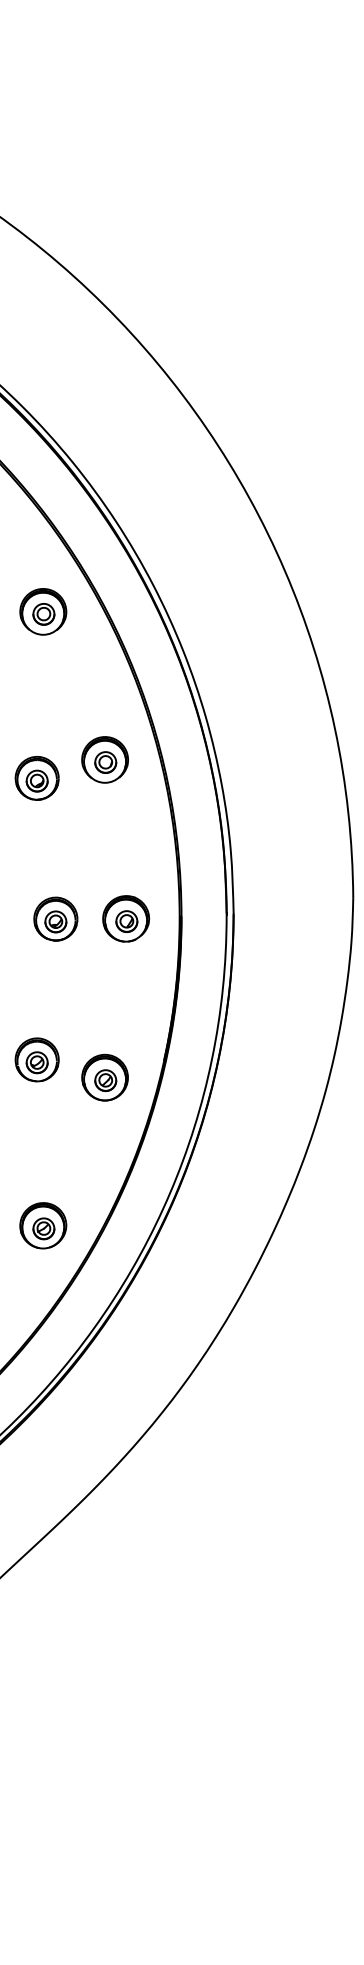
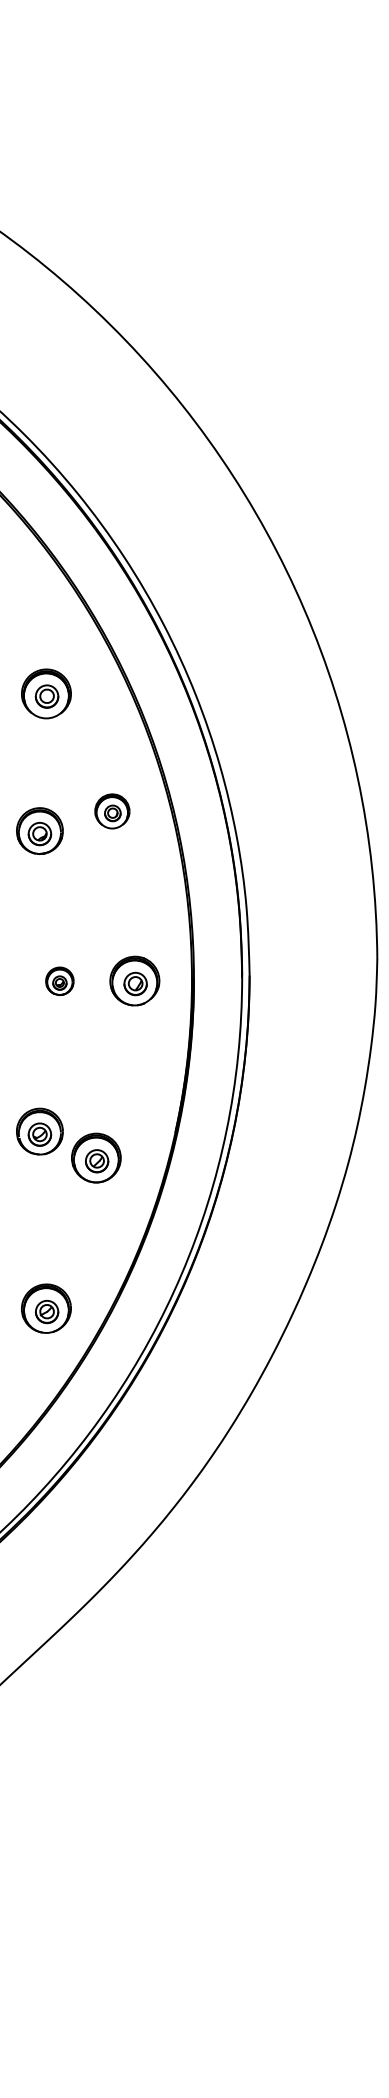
part: (43, 611) -> (46, 693), moved
part: (104, 759) -> (111, 810), size x0.7
part: (55, 918) -> (59, 980), size x0.6
part: (104, 1077) -> (95, 1157), moved

